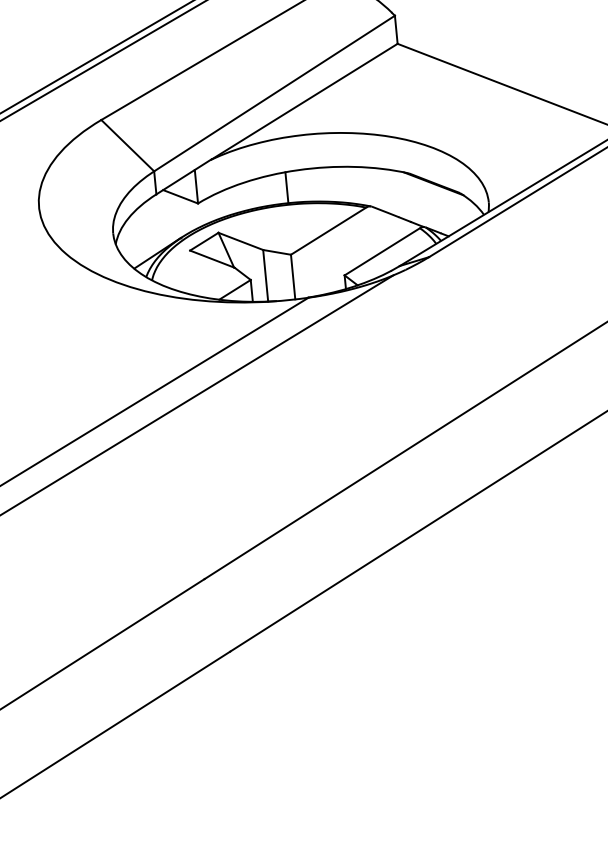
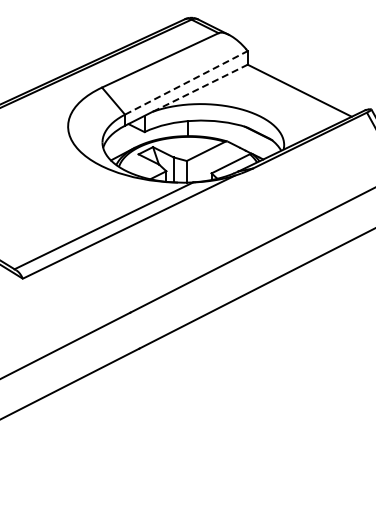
line: (274, 92) -> (186, 82), solid -> dashed
line: (304, 102) -> (200, 88), solid -> dashed

